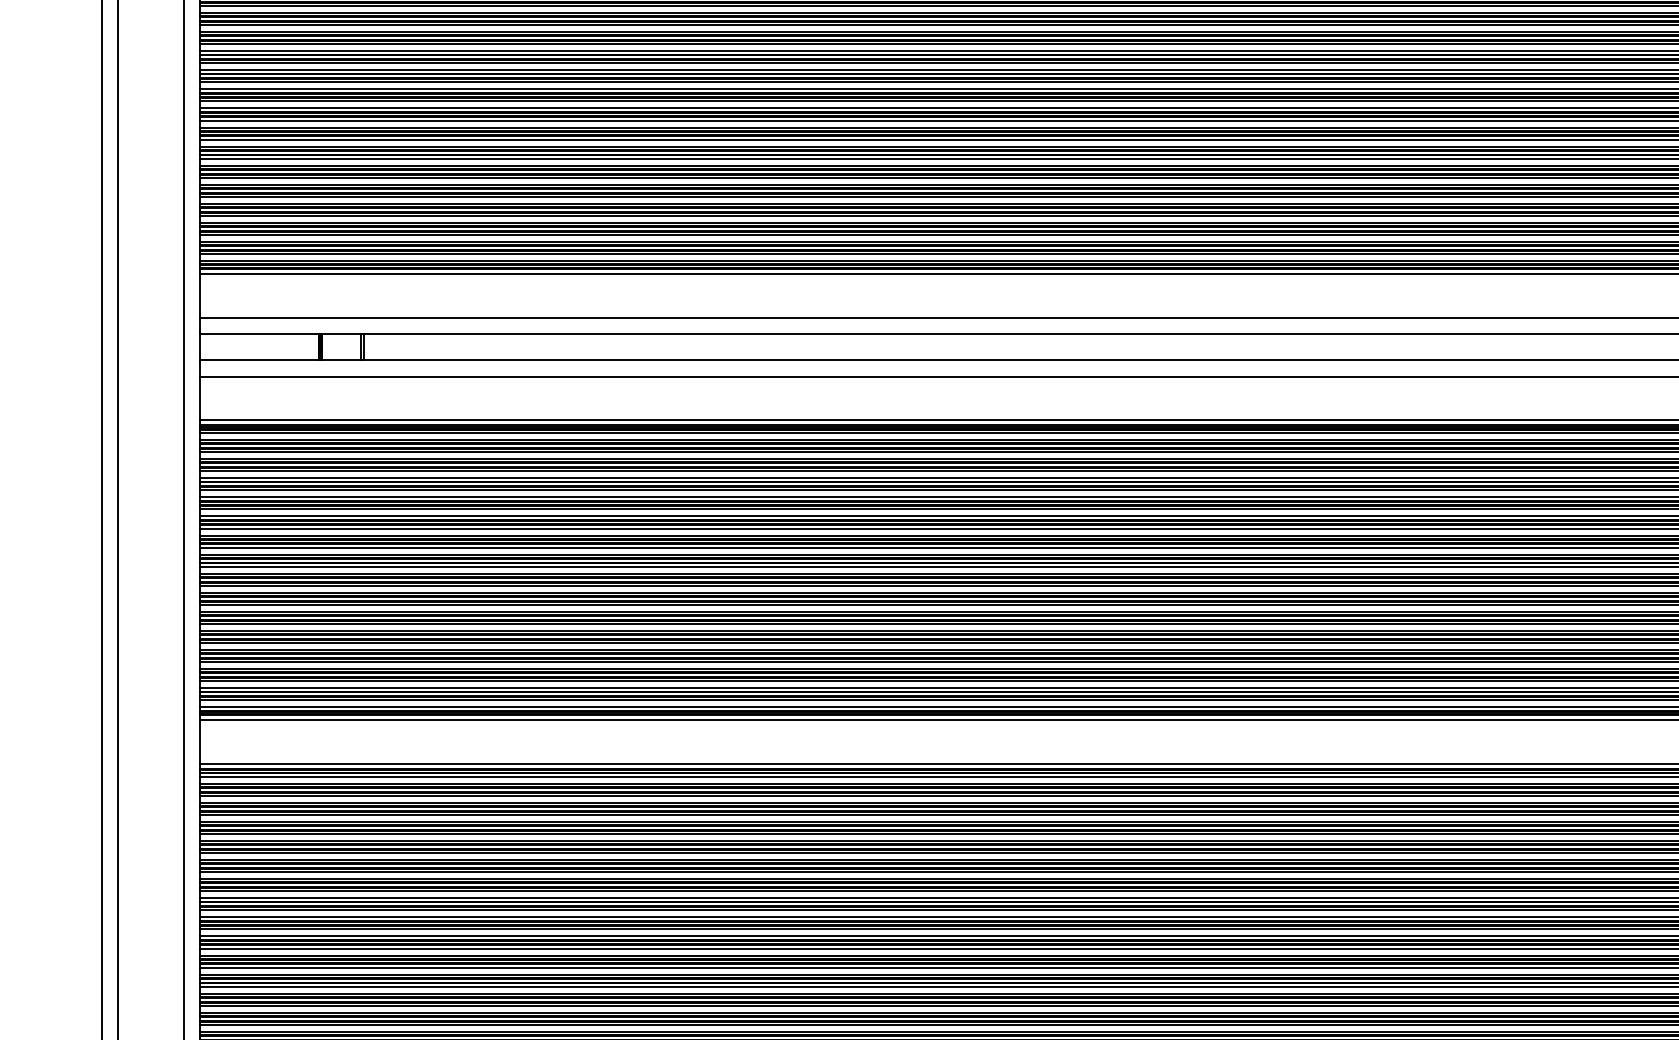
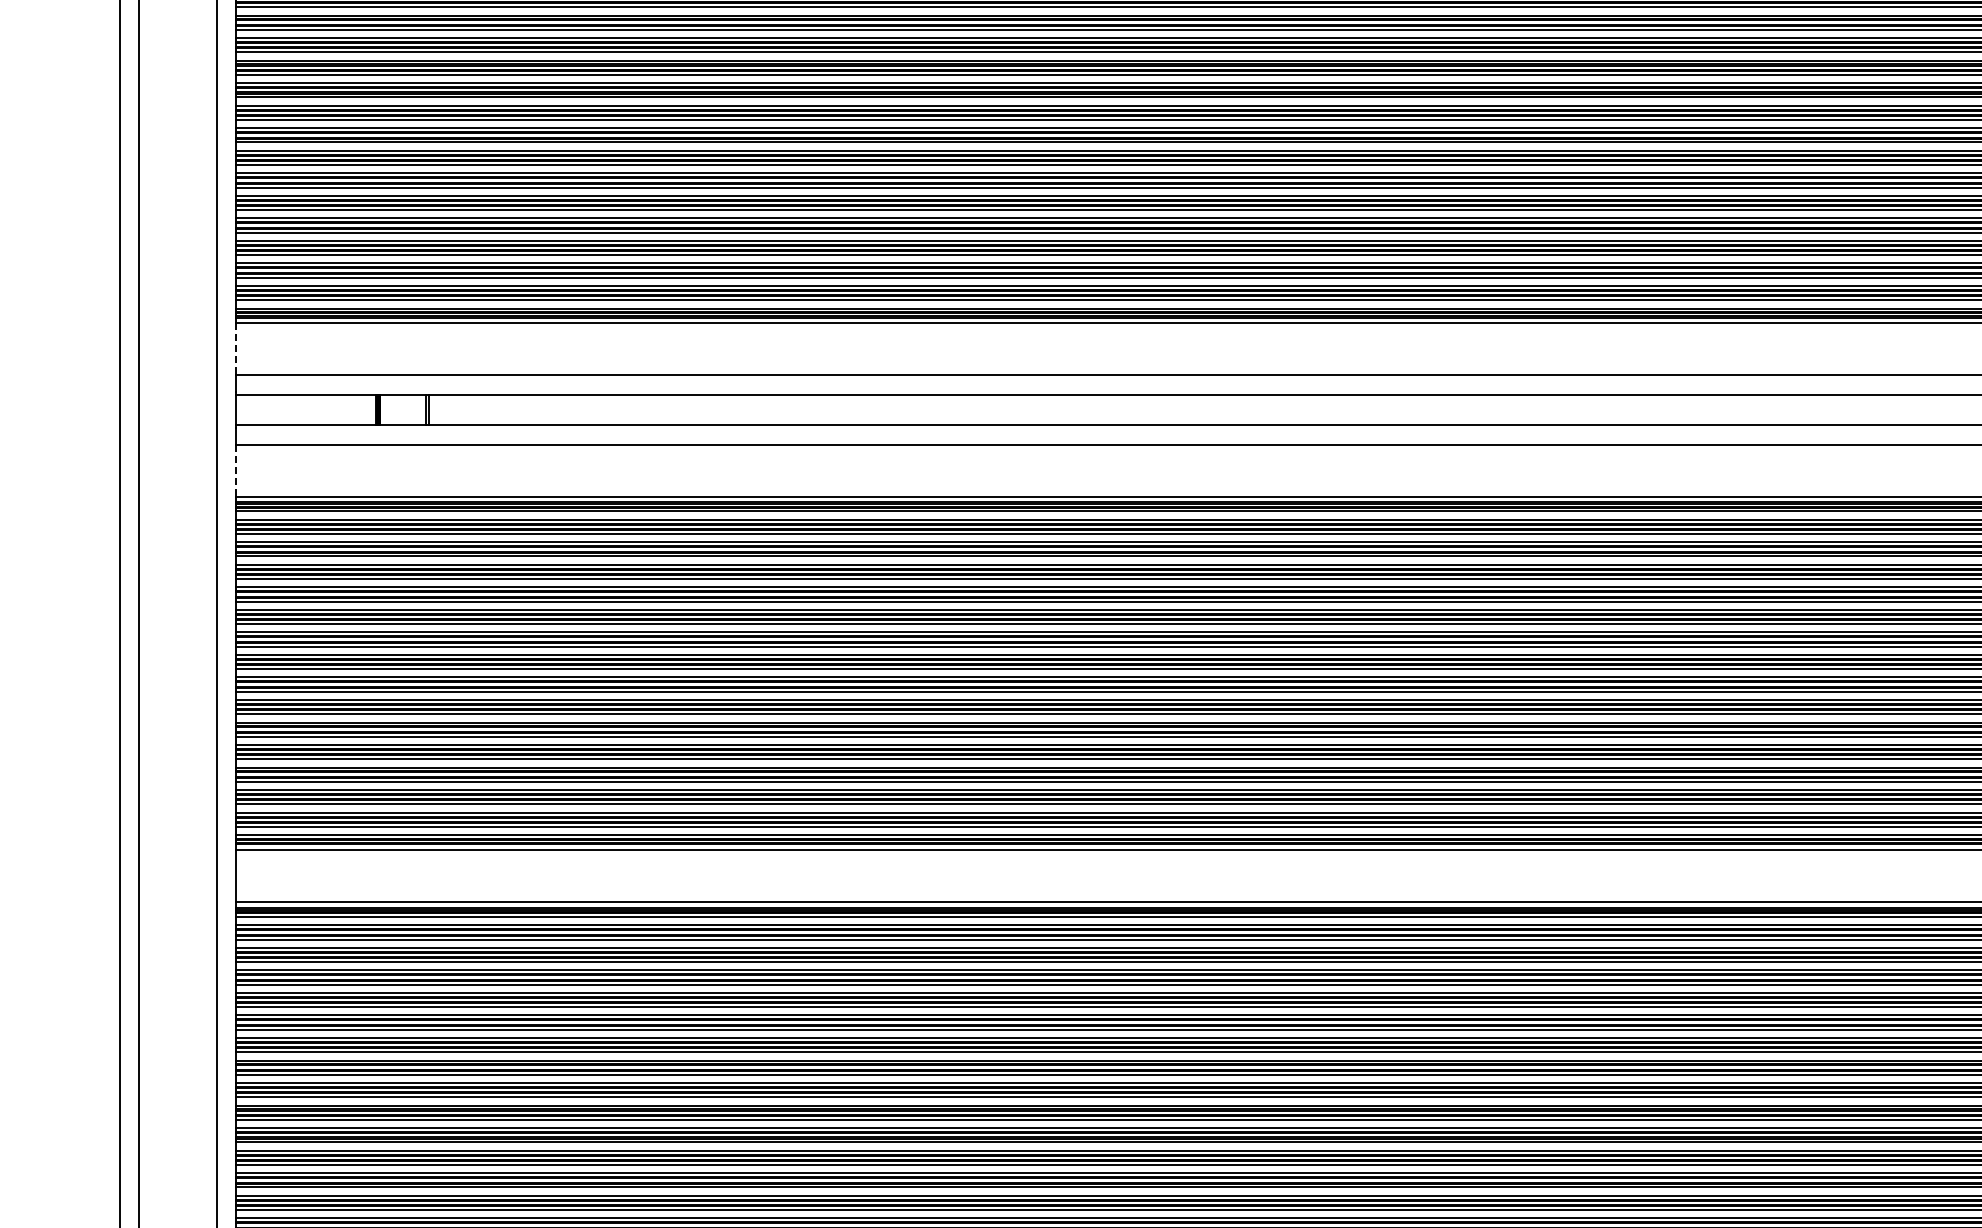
line: (200, 295) -> (236, 349), solid -> dashed
line: (200, 398) -> (236, 470), solid -> dashed

